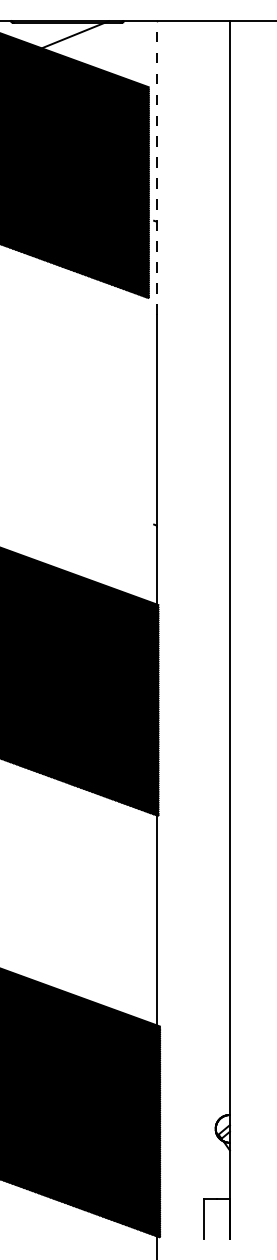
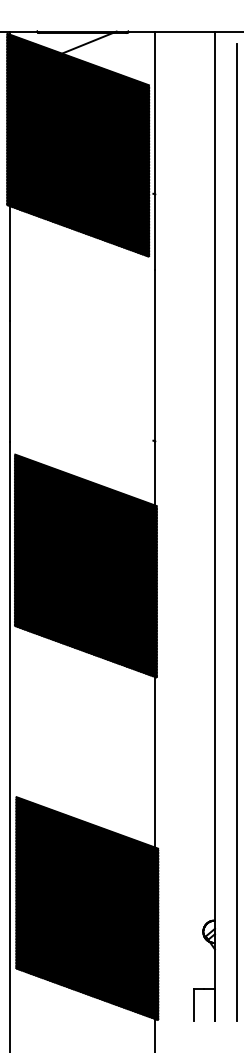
line: (156, 167) -> (155, 150), dashed -> solid
line: (256, 637) -> (236, 532), added

